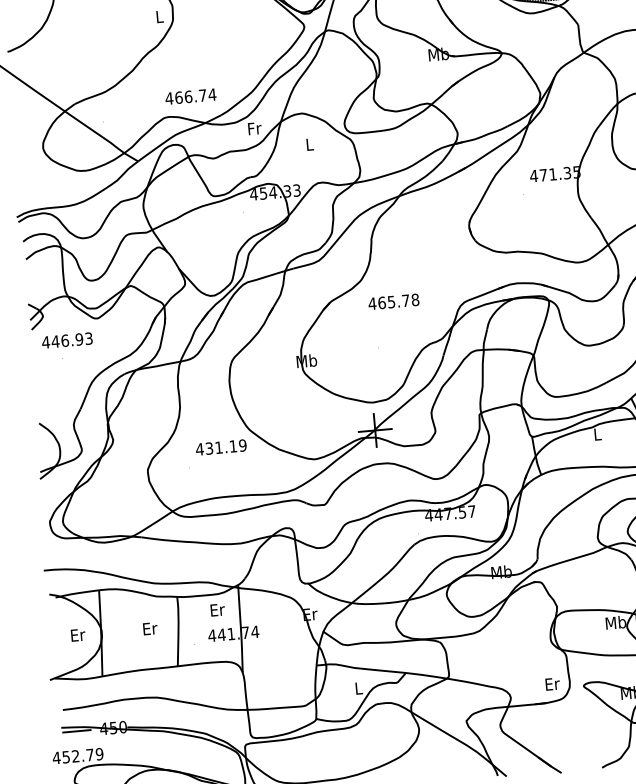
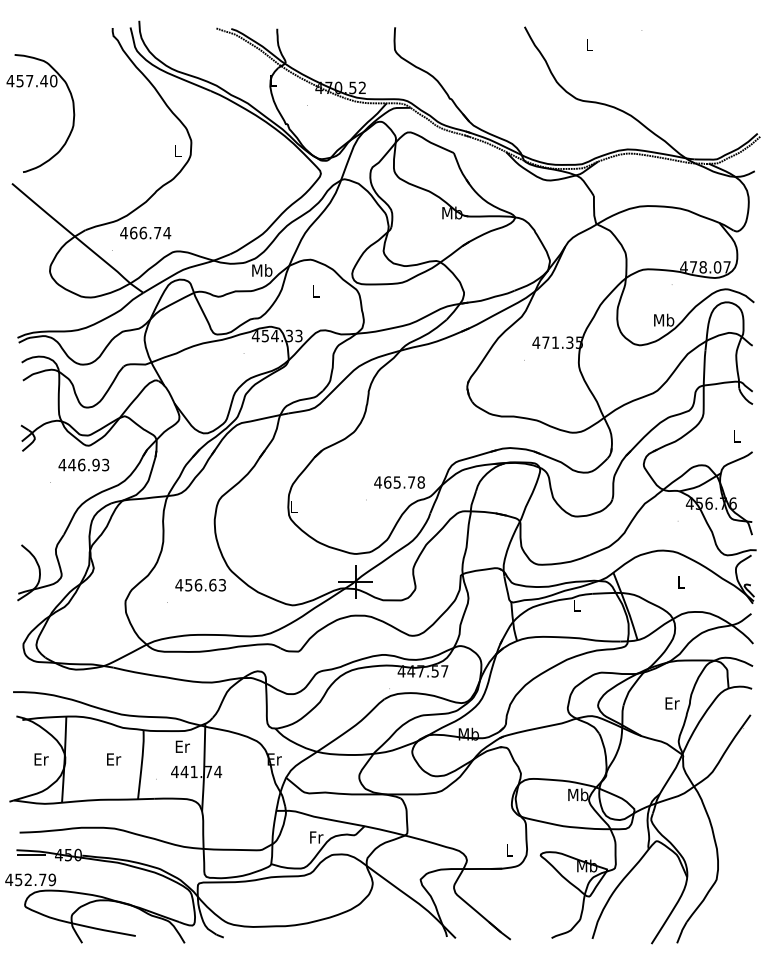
text: (190, 96) -> (145, 232), moved
text: (254, 128) -> (262, 270), Fr -> Mb
text: (393, 301) -> (399, 482), moved
text: (66, 340) -> (83, 464), moved
text: (306, 360) -> (293, 506), Mb -> L
text: (226, 447) -> (205, 585), 431.19 -> 456.63
text: (552, 684) -> (509, 850), Er -> L
text: (358, 688) -> (316, 837), L -> Fr

